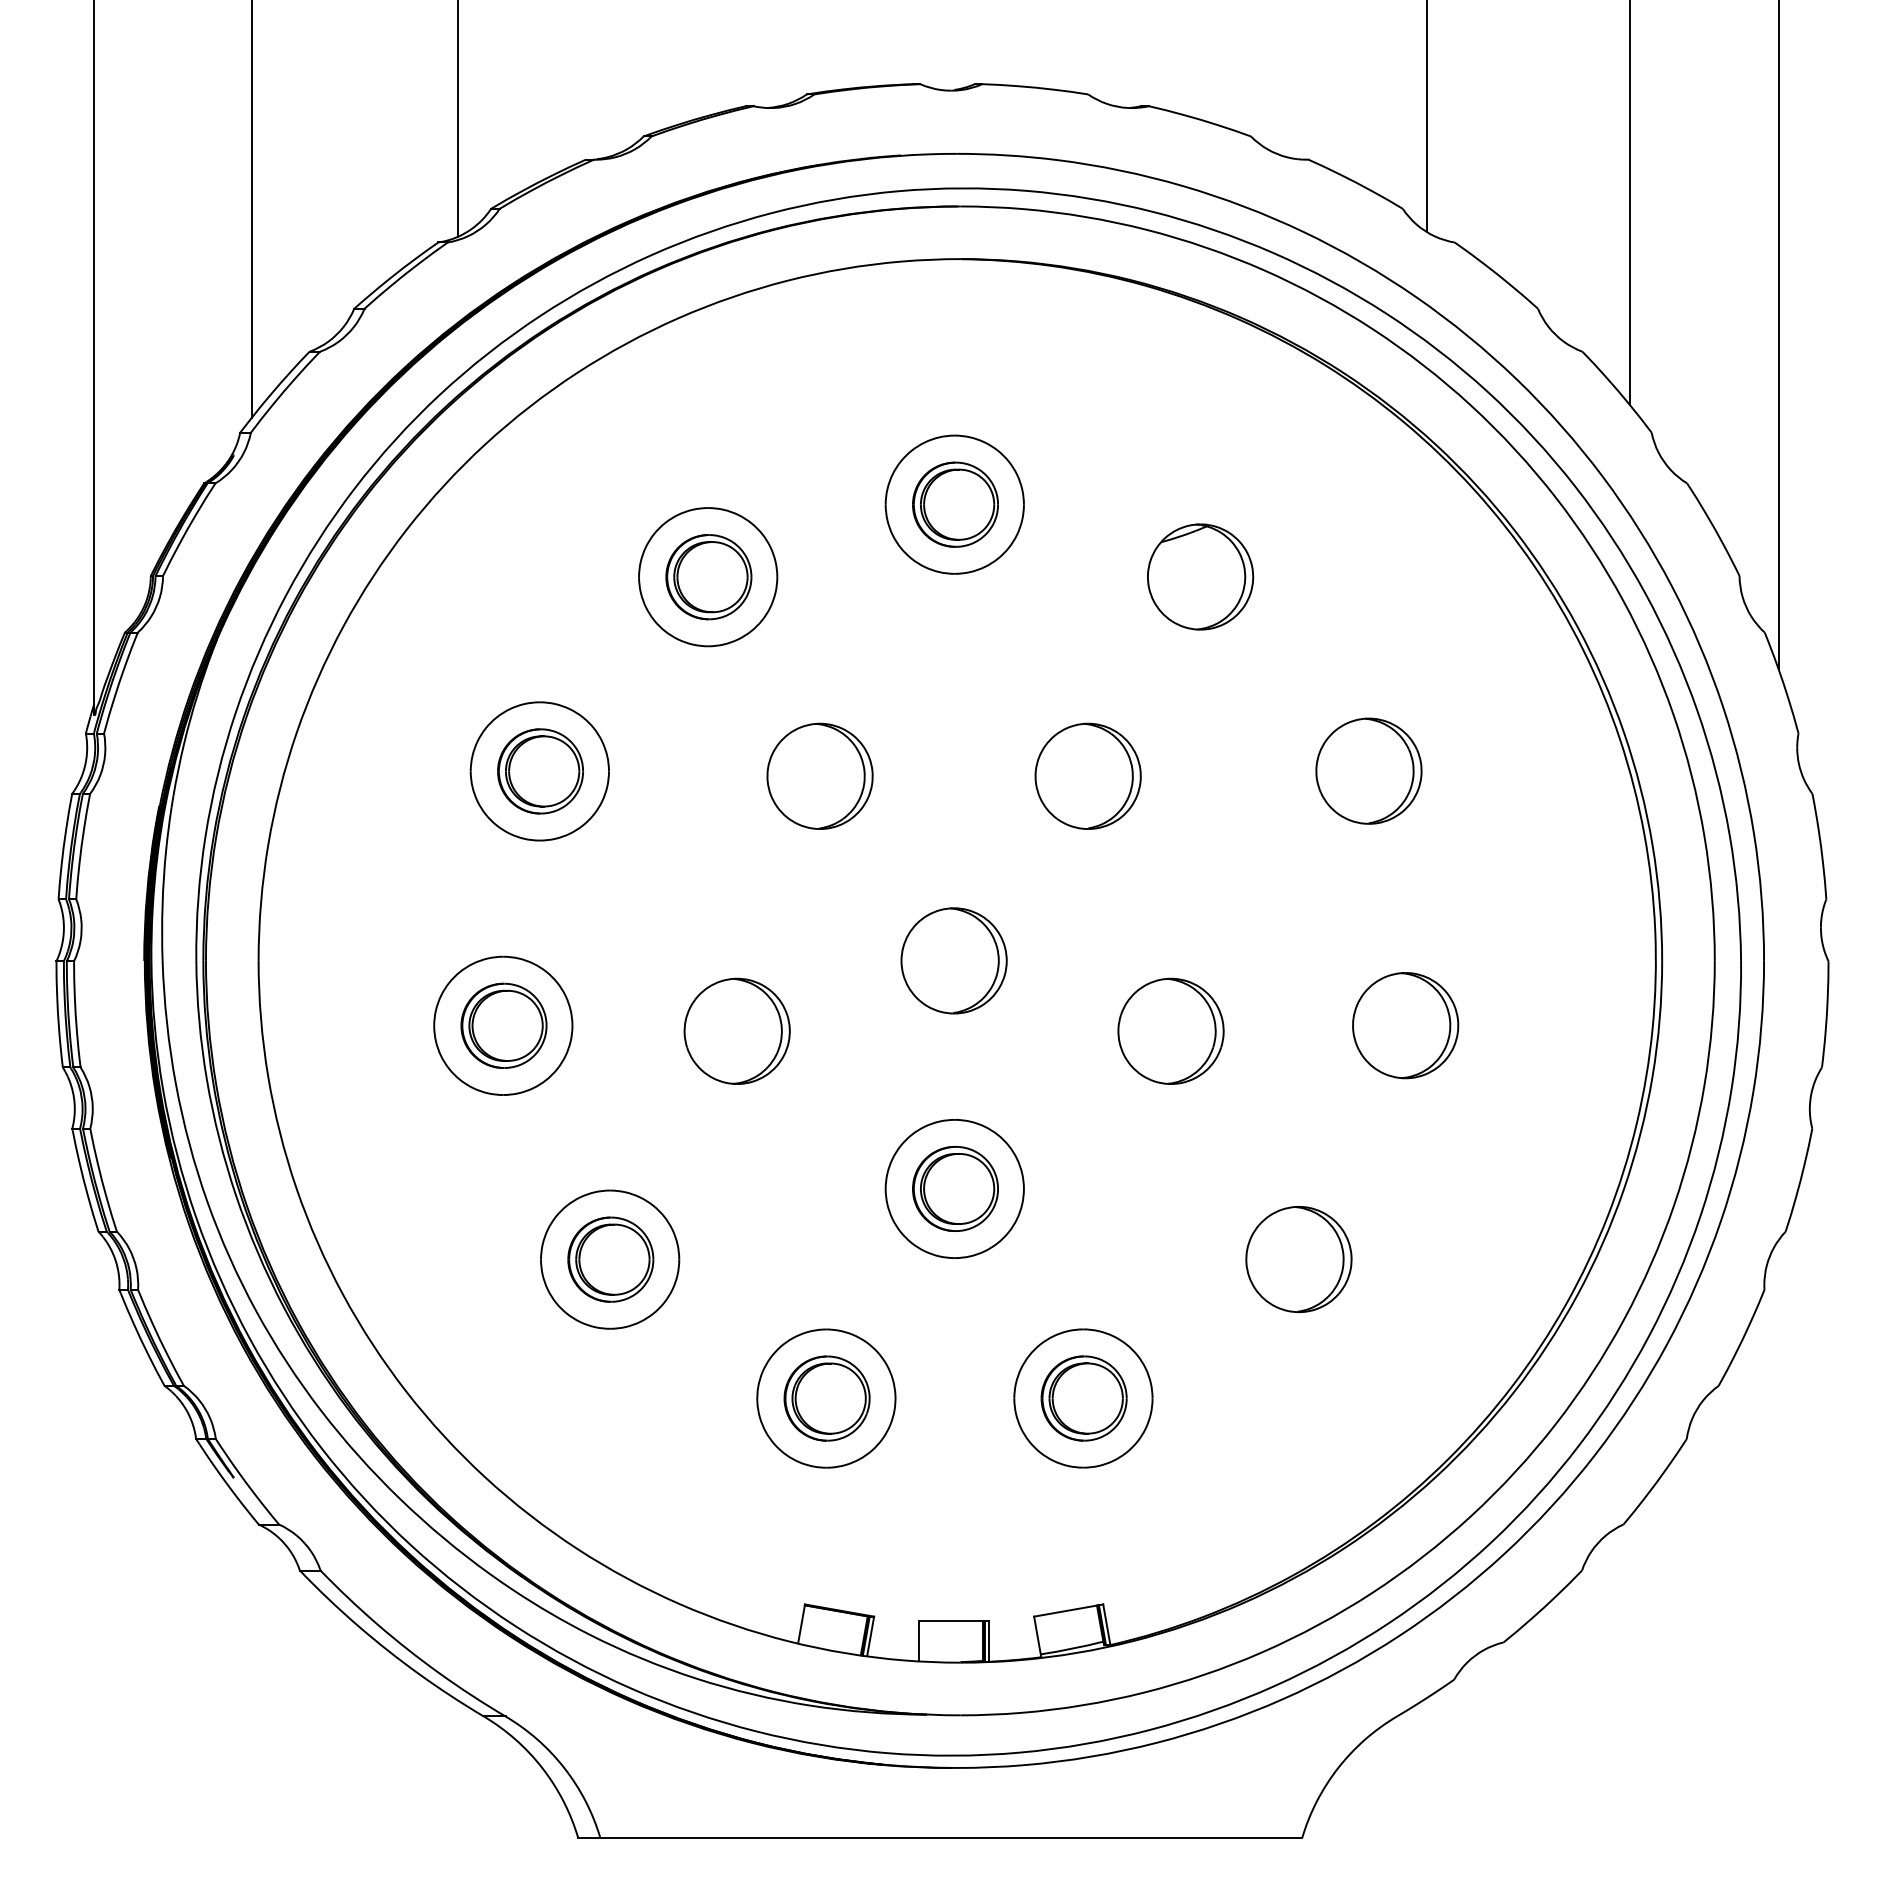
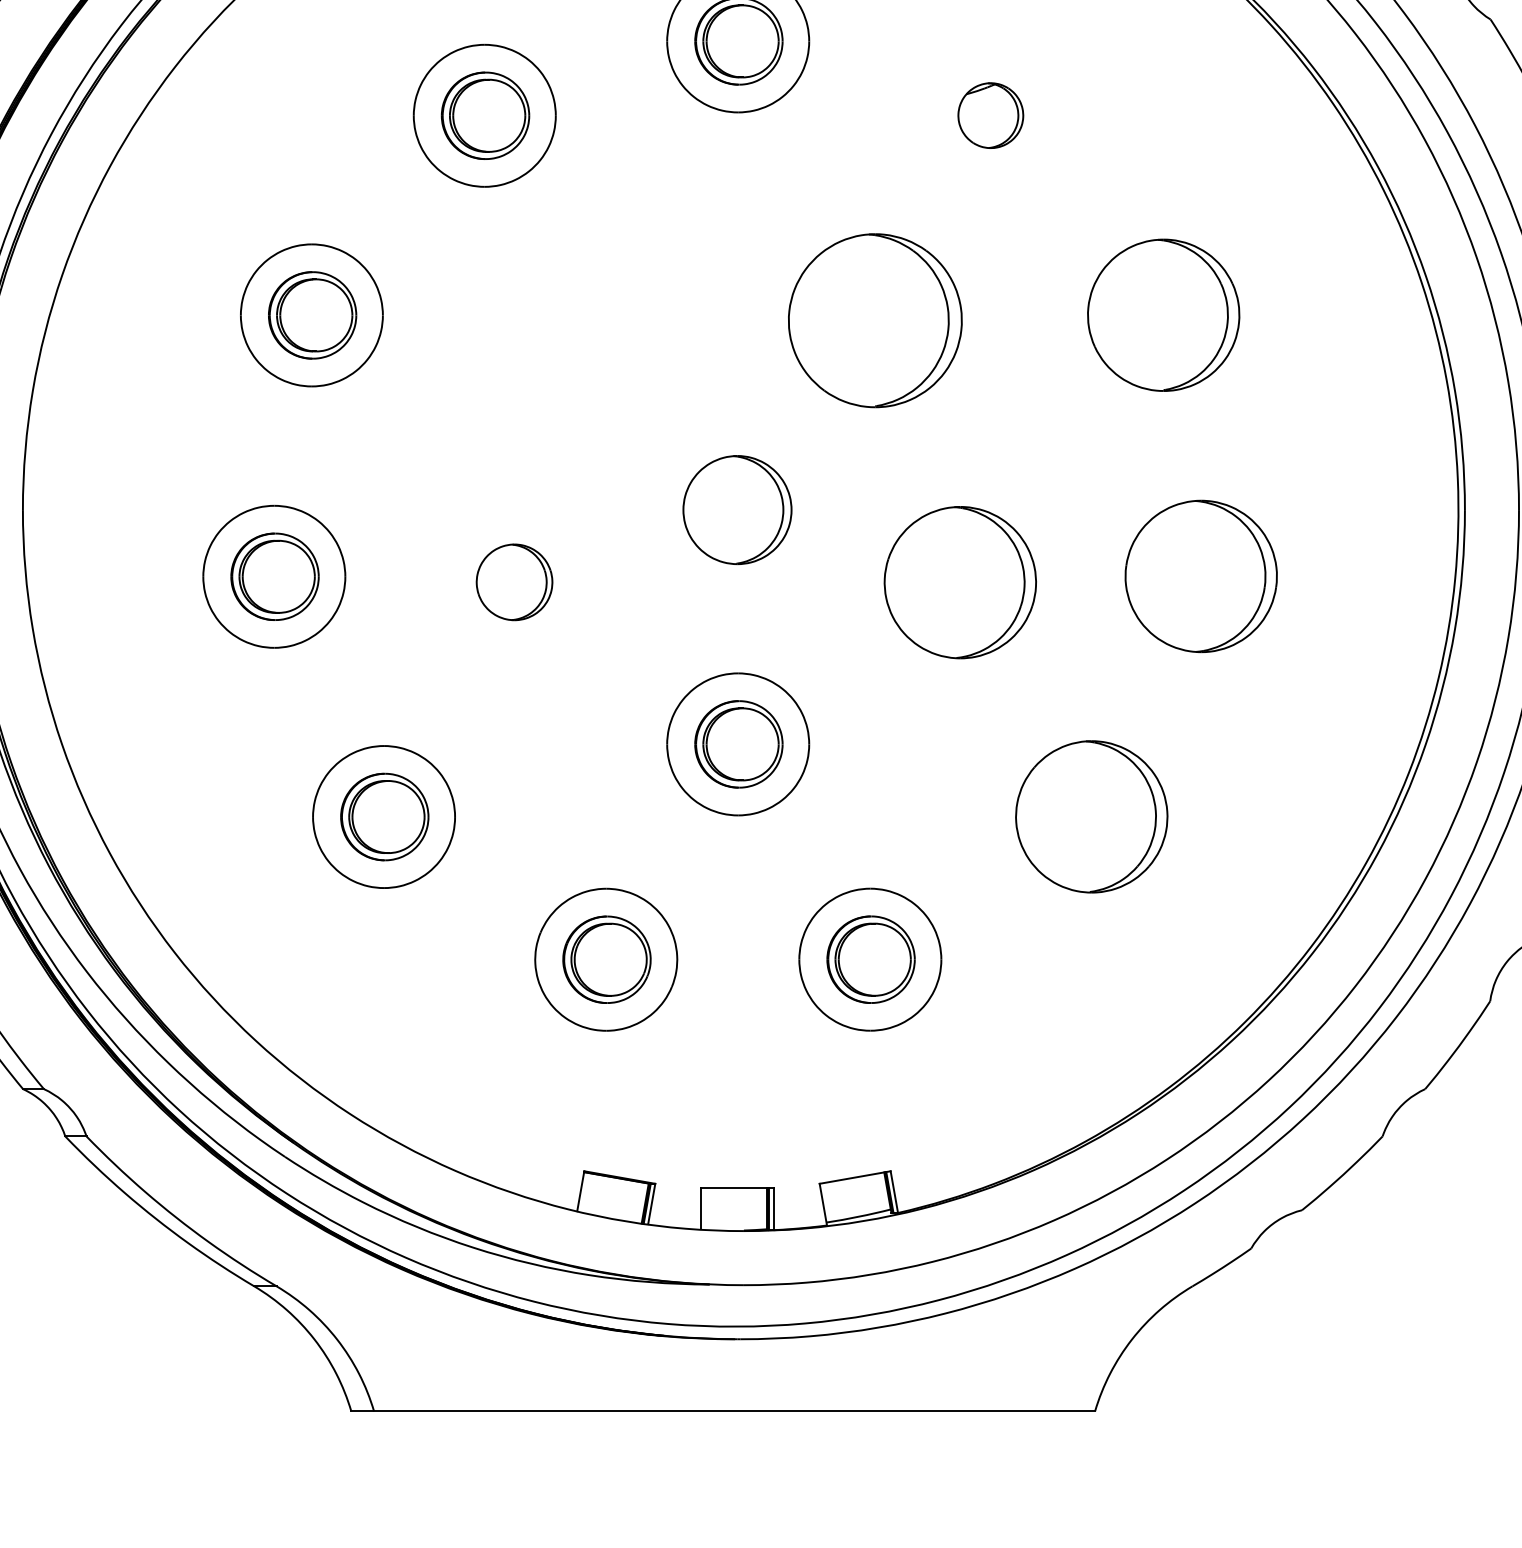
part: (1200, 576) -> (990, 115), size x0.6
part: (1368, 770) -> (1163, 314), size x1.4
part: (819, 775) -> (599, 319), removed
part: (1087, 775) -> (874, 319), size x1.6
part: (1405, 1025) -> (1201, 576), size x1.4
part: (736, 1030) -> (513, 581), size x0.7
part: (1170, 1030) -> (959, 581), size x1.4
part: (1298, 1259) -> (1091, 816), size x1.4

